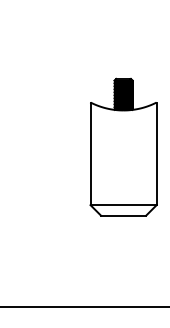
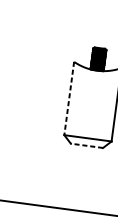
line: (90, 154) -> (69, 98), solid -> dashed
line: (123, 215) -> (86, 145), solid -> dashed

